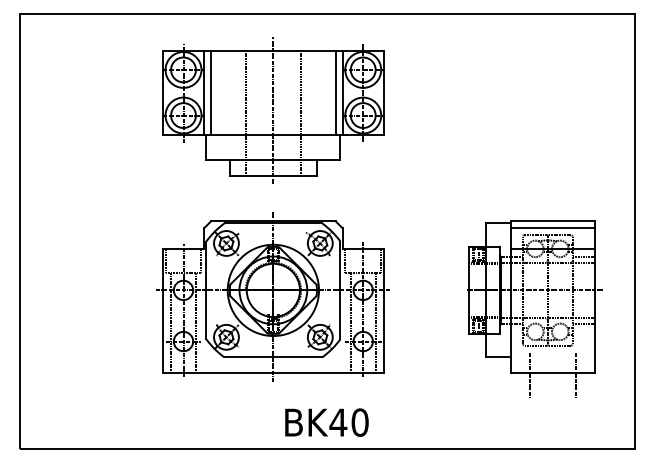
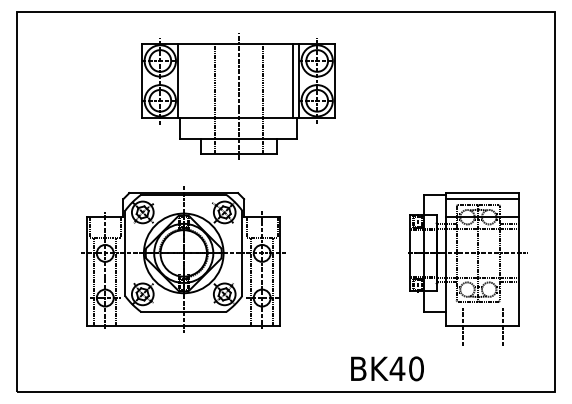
line: (211, 92) -> (184, 80), removed
part: (273, 297) -> (183, 259), moved
text: (326, 422) -> (387, 368), moved

